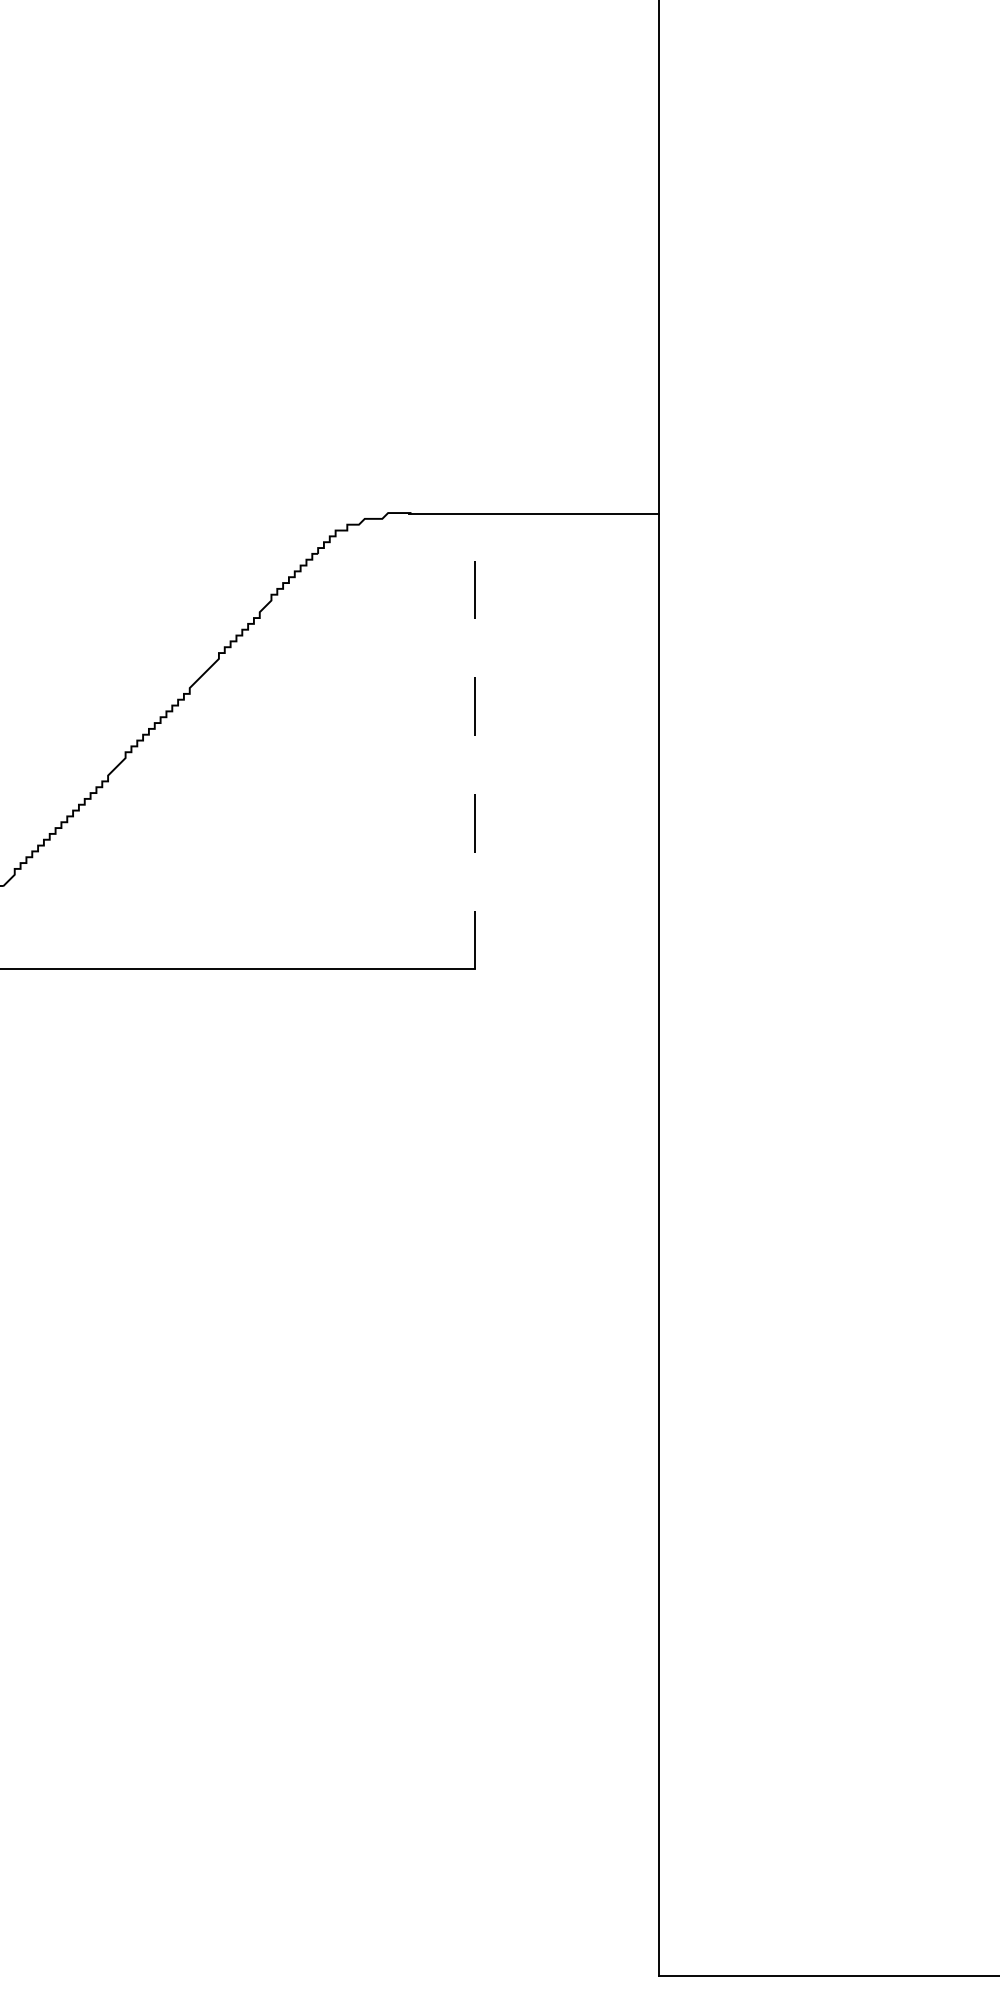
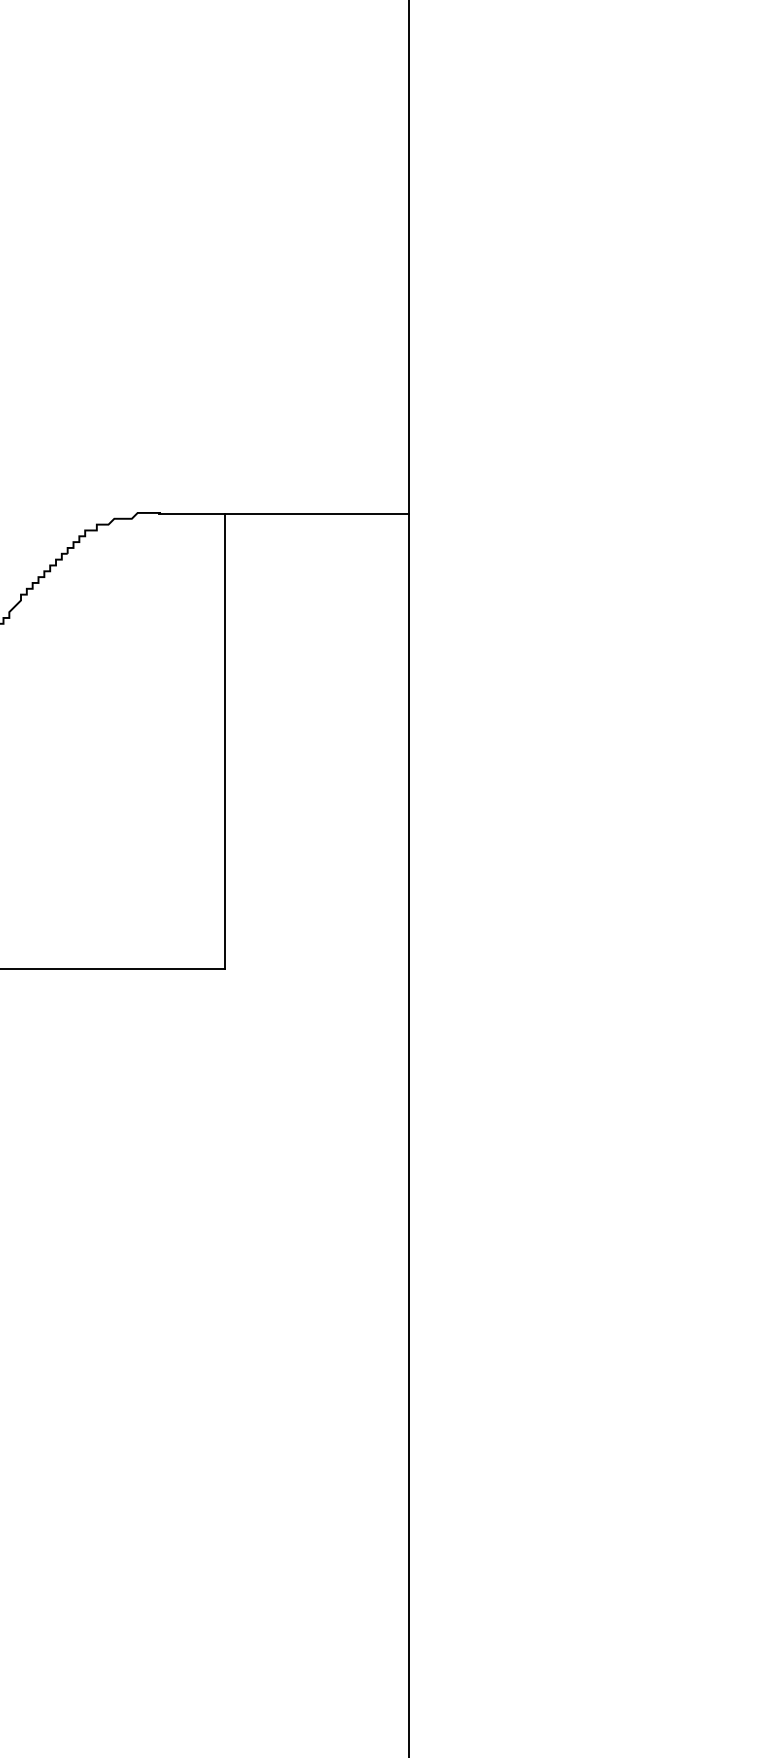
line: (475, 741) -> (225, 741), dashed -> solid

